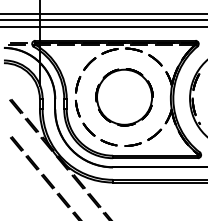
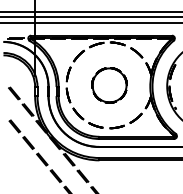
part: (124, 97) -> (109, 85), size x0.7

